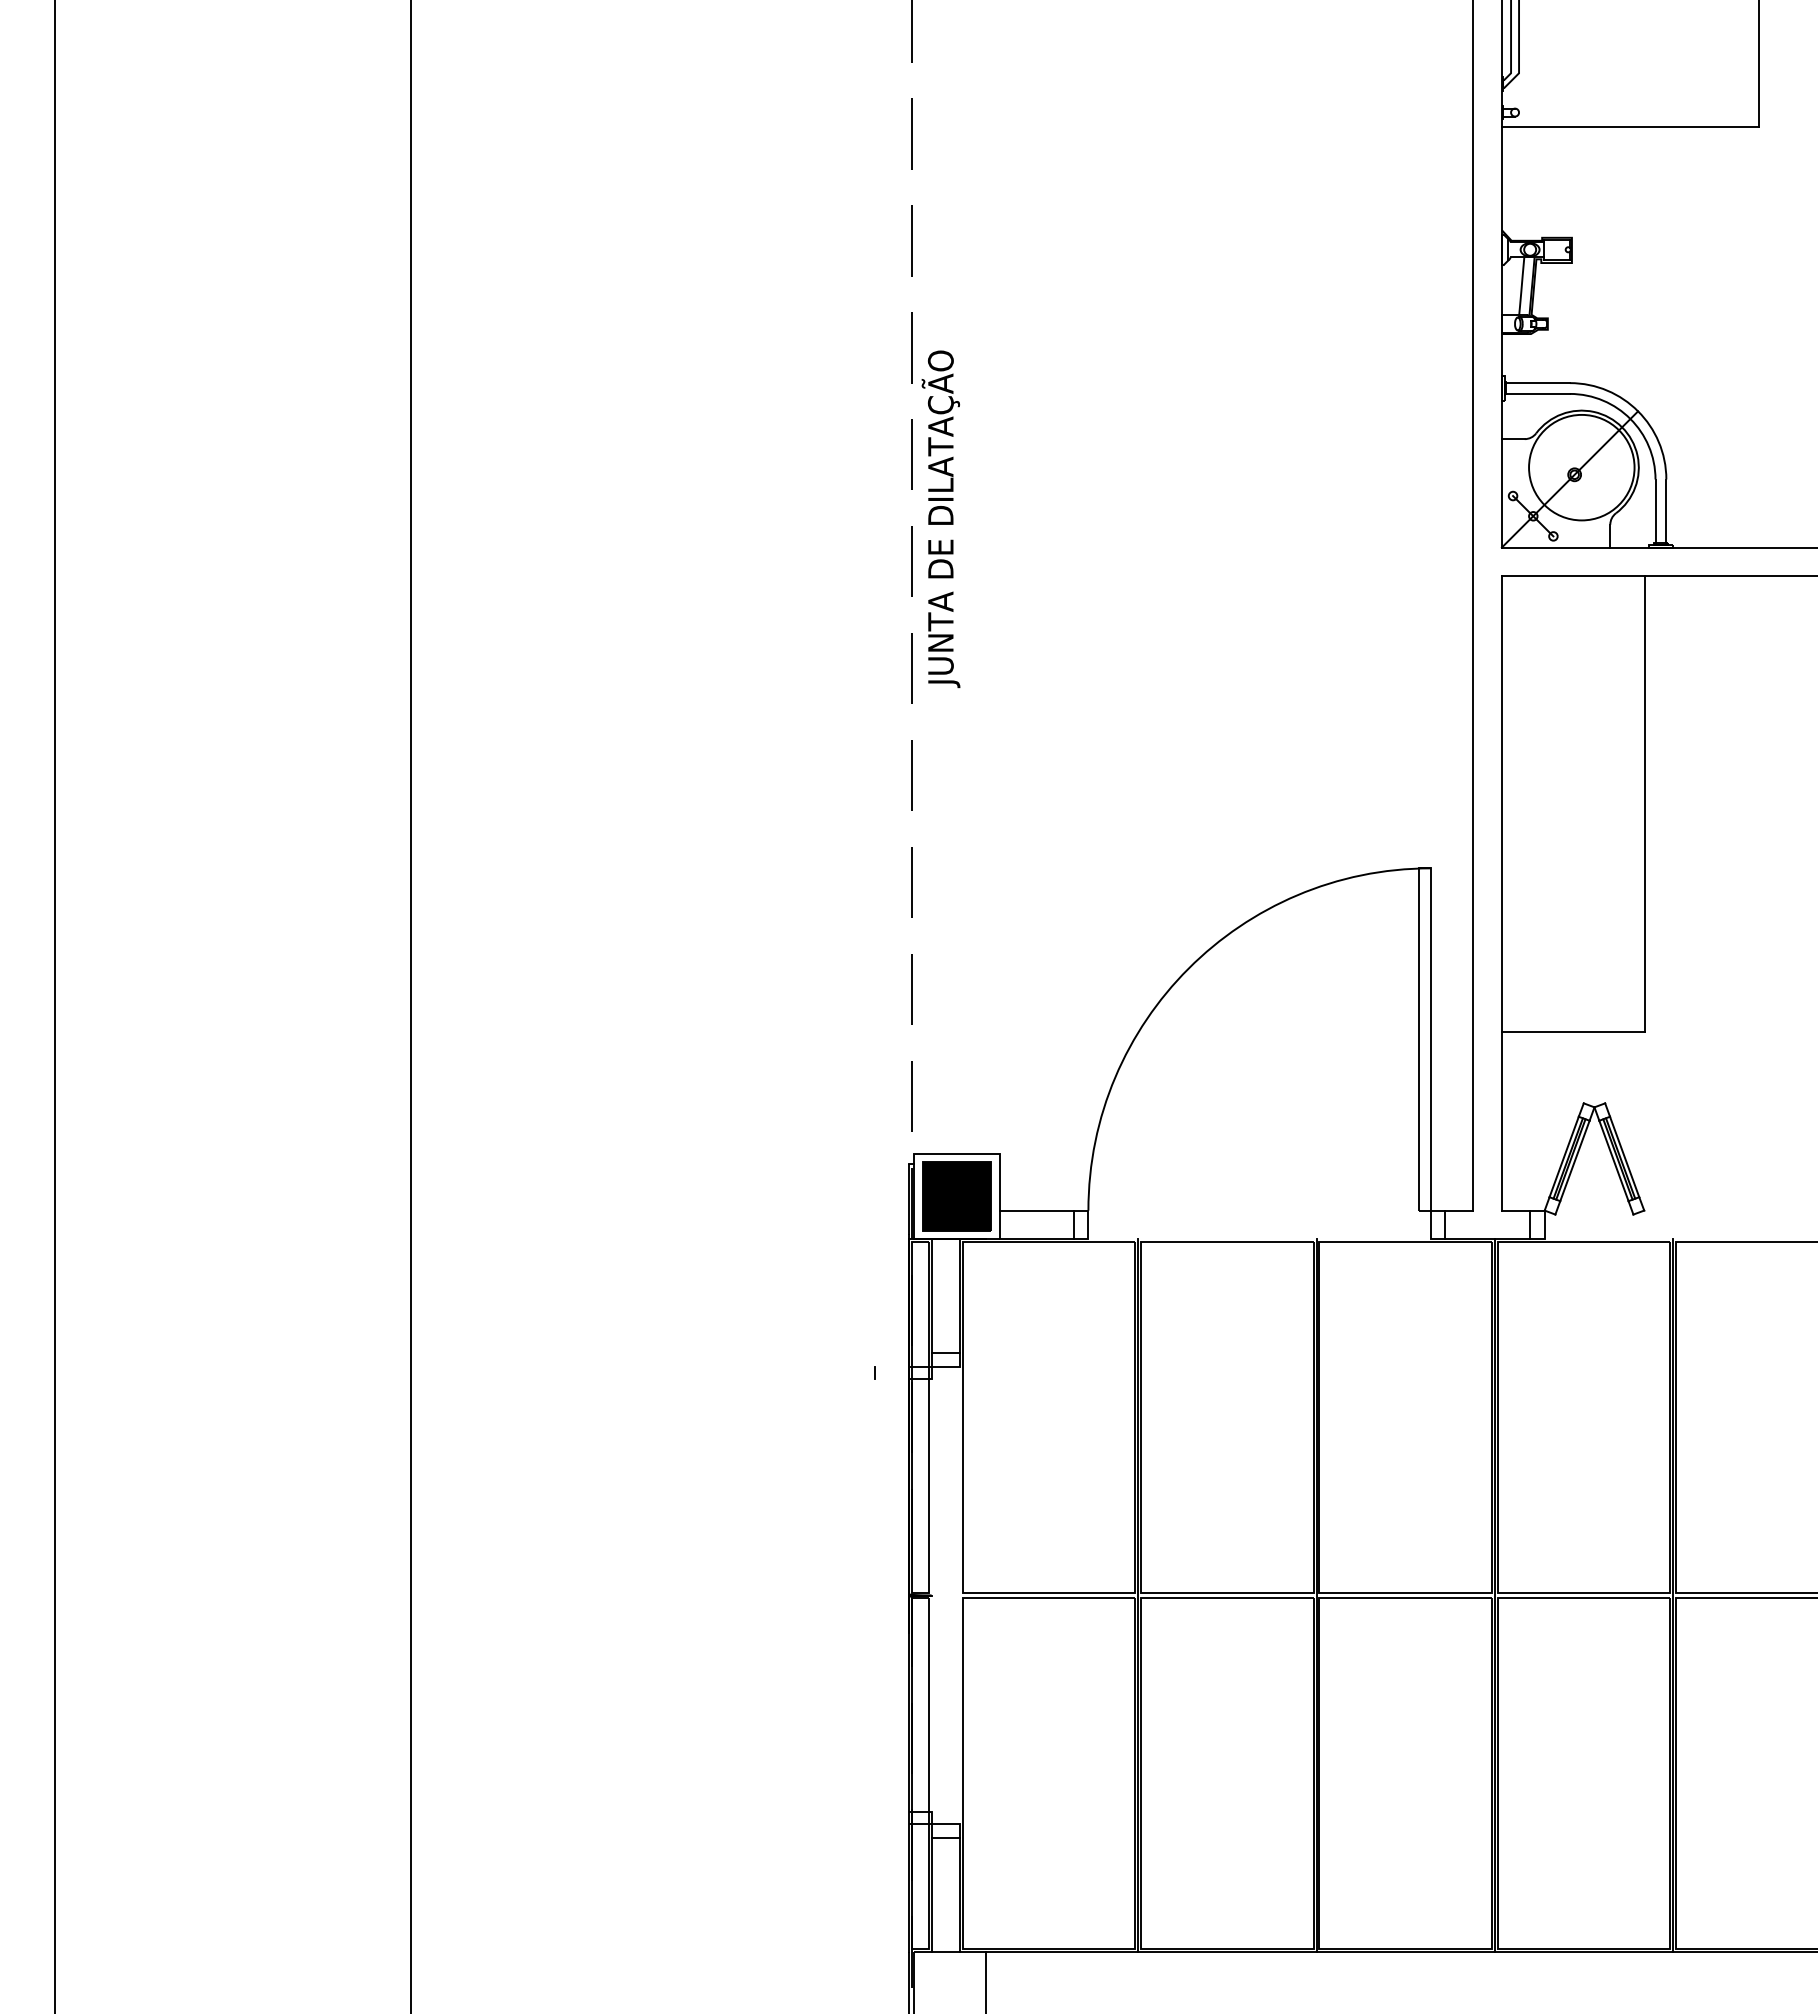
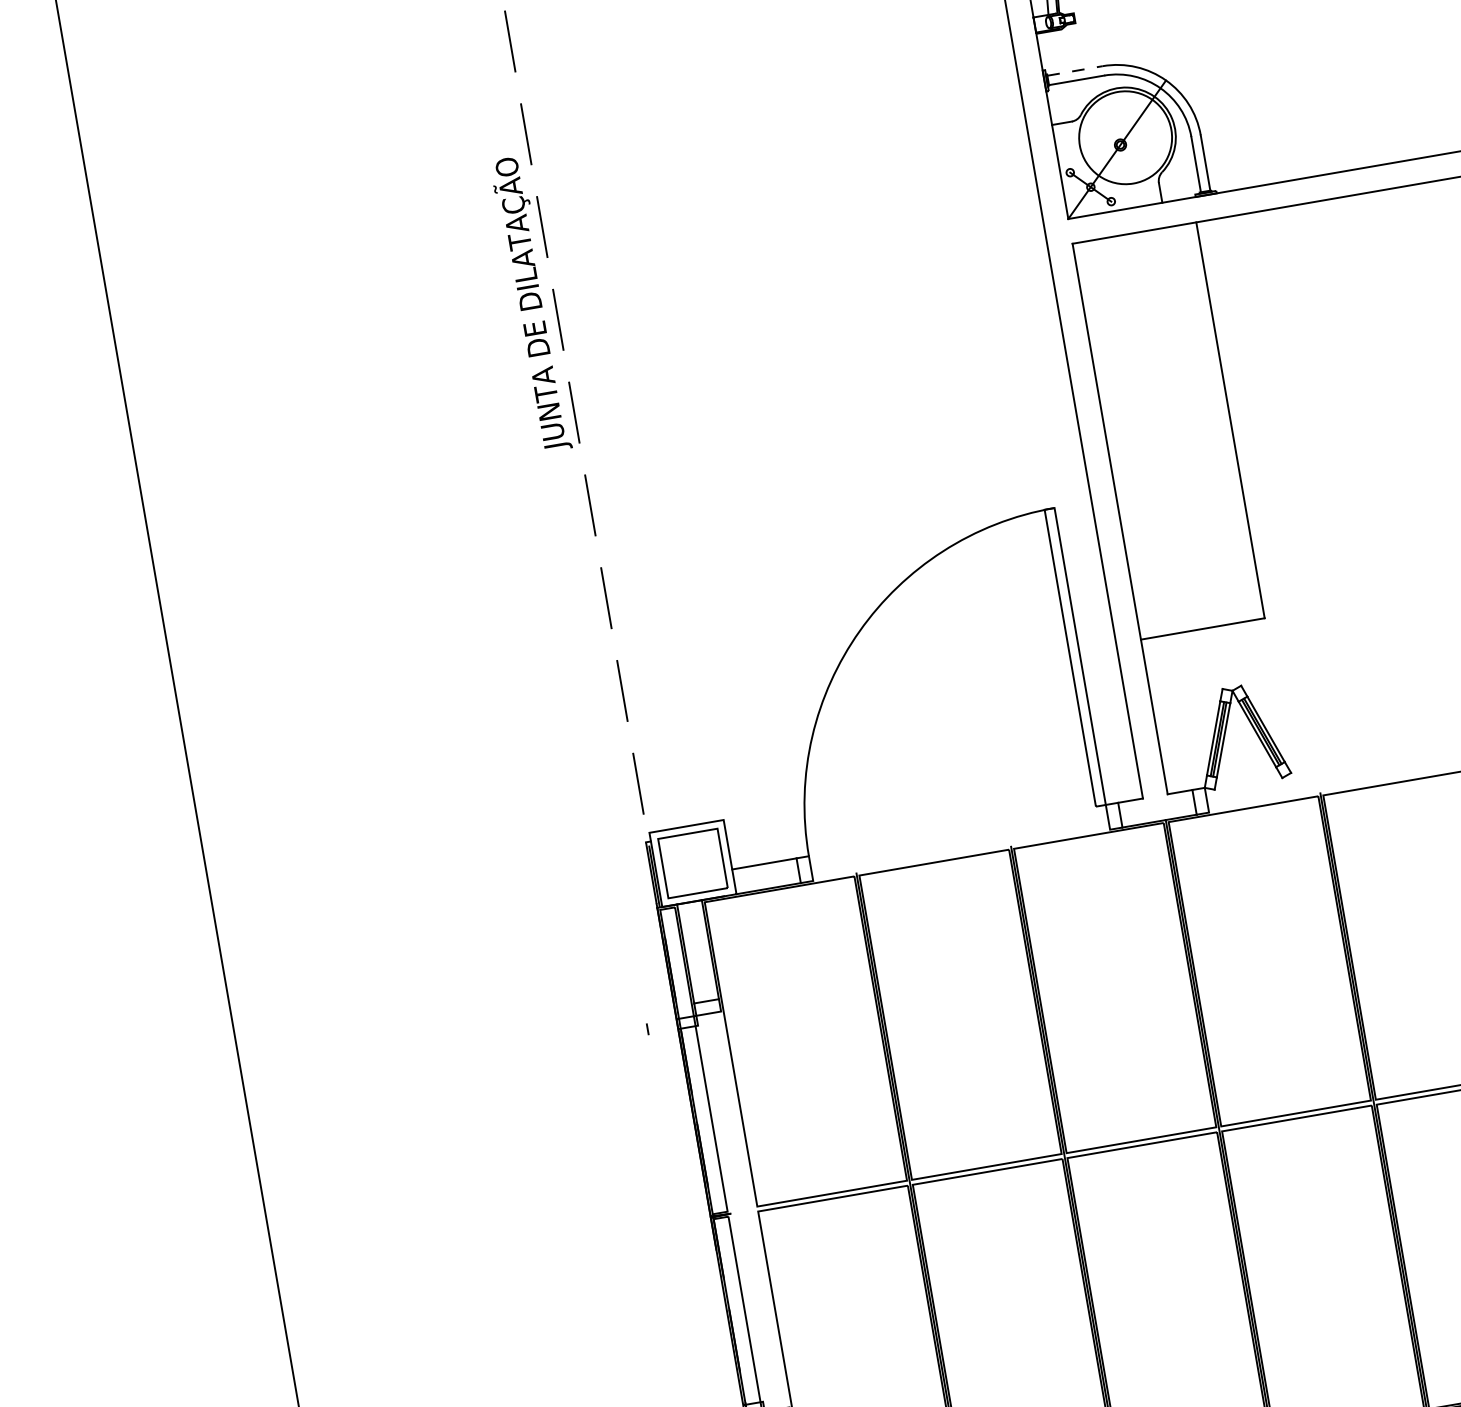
line: (1538, 383) -> (1075, 71), solid -> dashed
text: (940, 519) -> (530, 304), moved
fill: (957, 1196) -> (693, 863), removed

